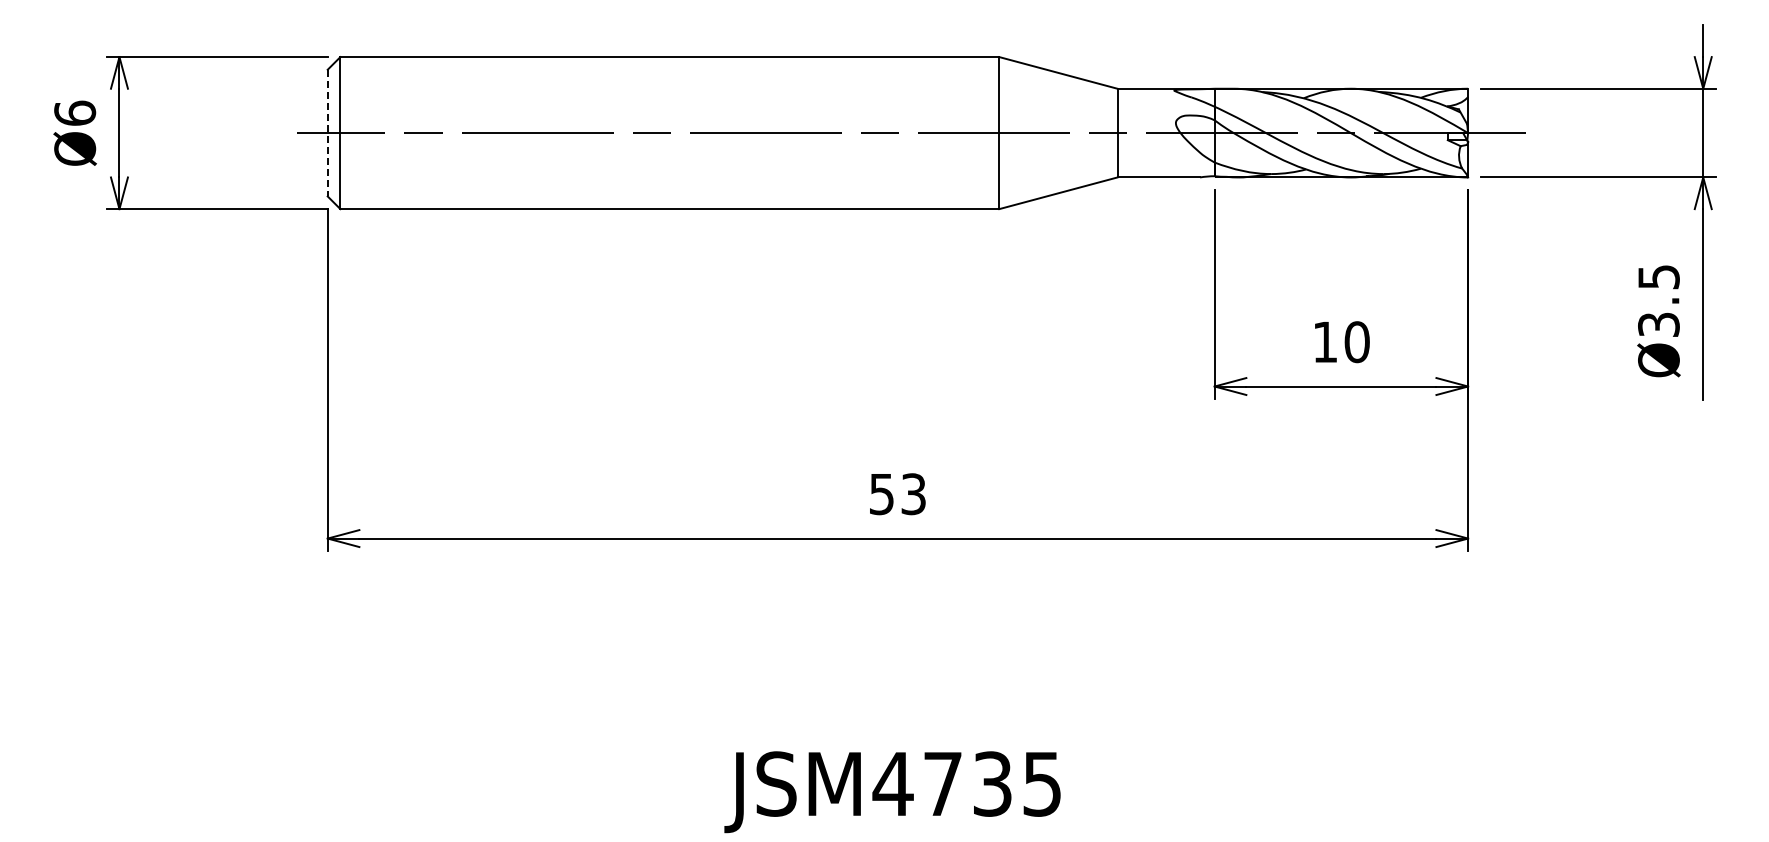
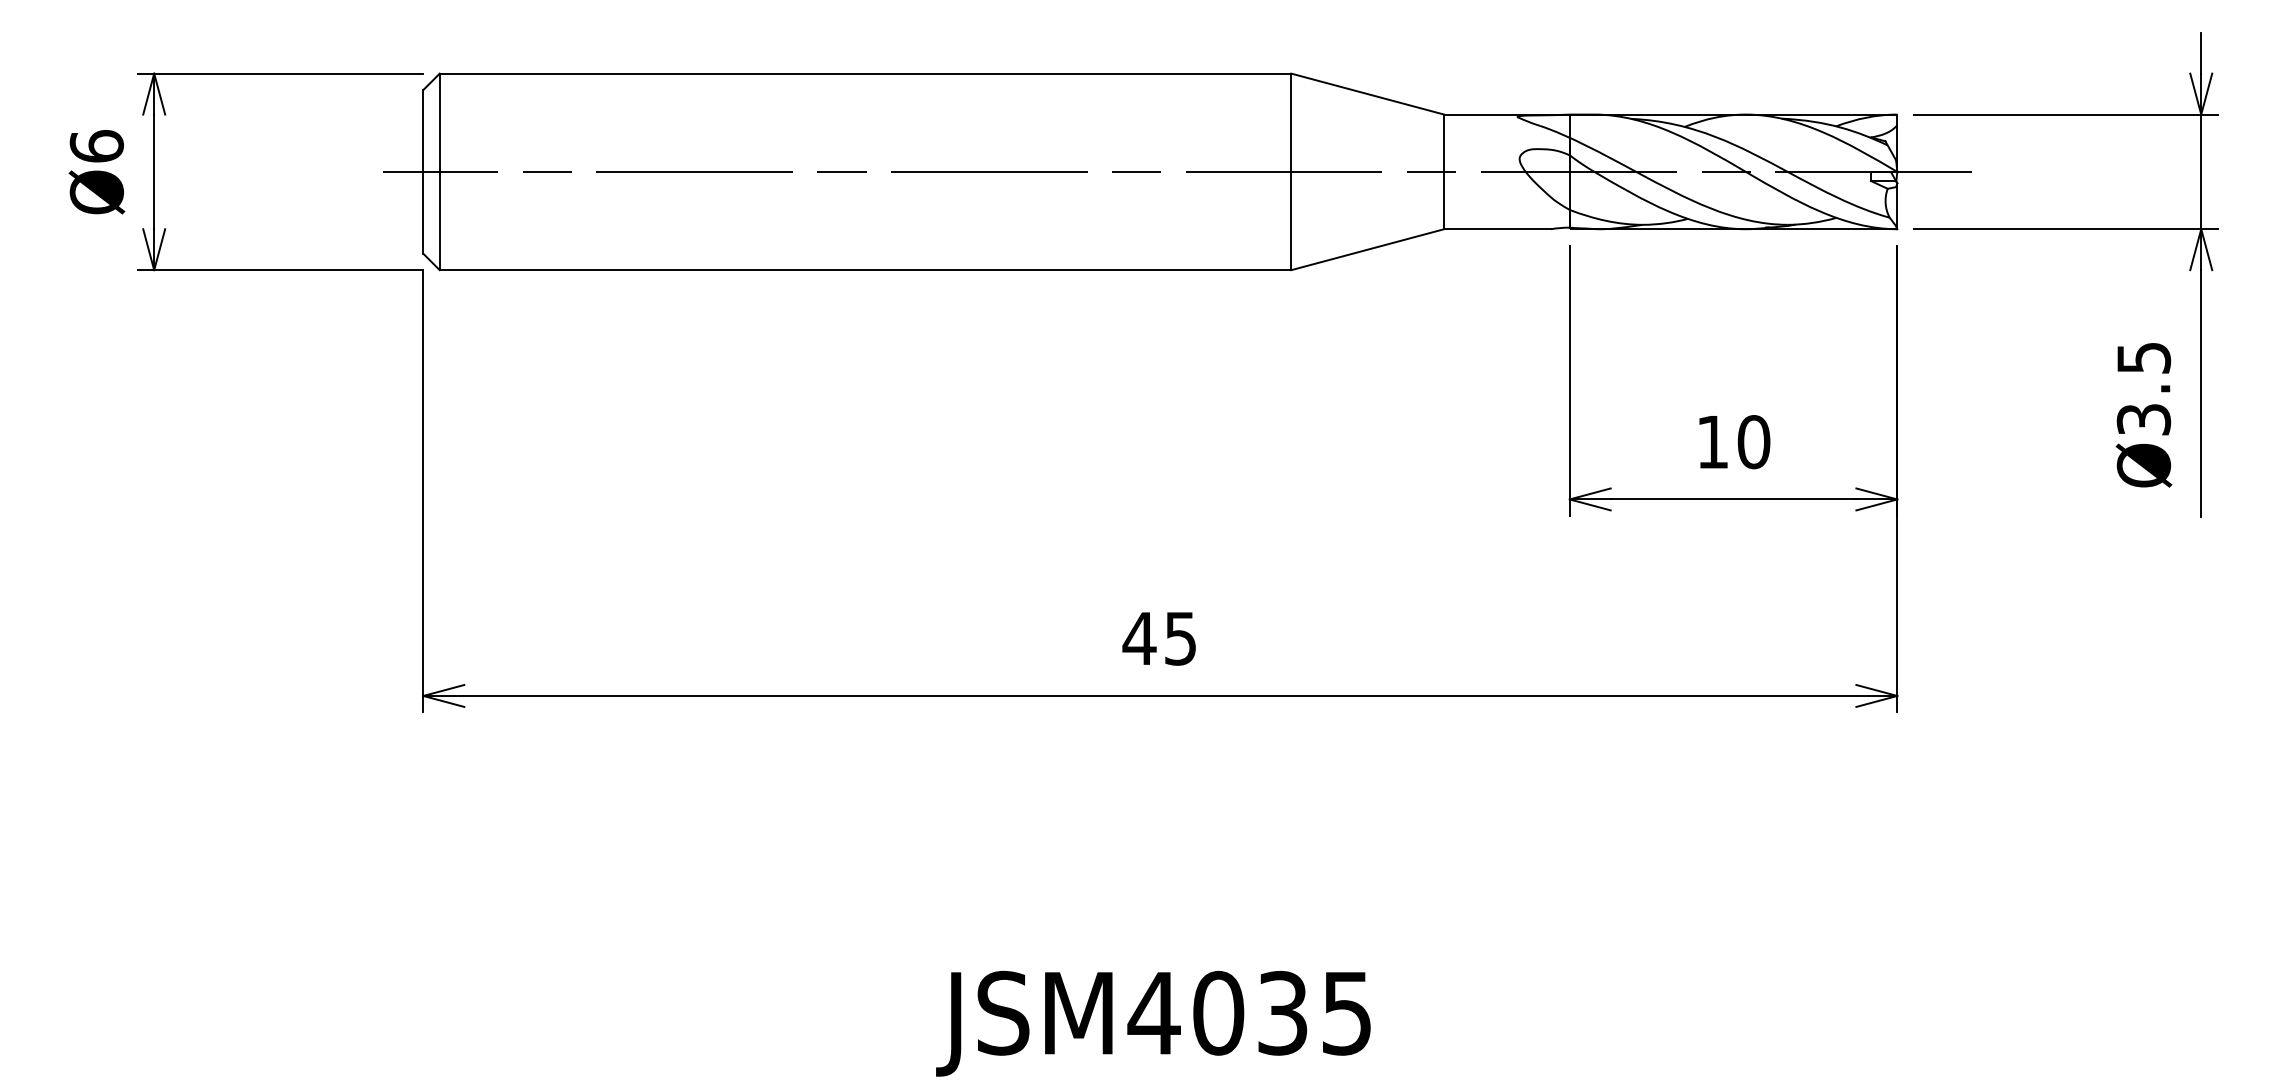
line: (327, 133) -> (423, 172), dashed -> solid
text: (896, 494) -> (1158, 638), 53 -> 45
text: (942, 783) -> (1217, 1012), JSM4735 -> JSM4035

